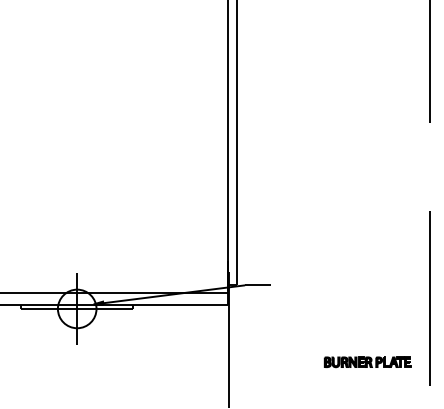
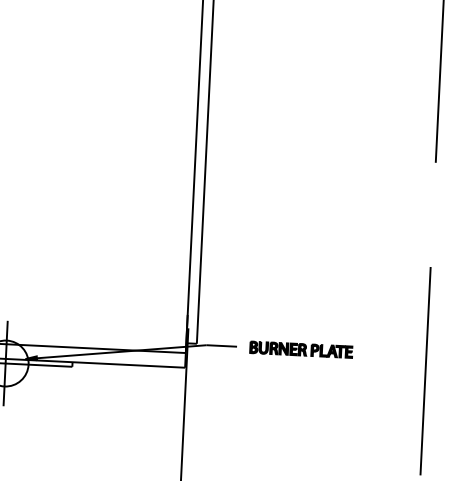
part: (367, 362) -> (301, 350), moved

